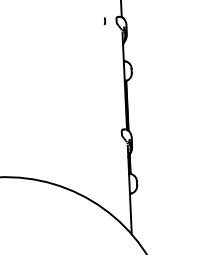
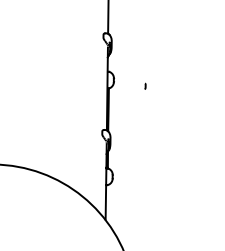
curve: (104, 20) -> (145, 85), moved

